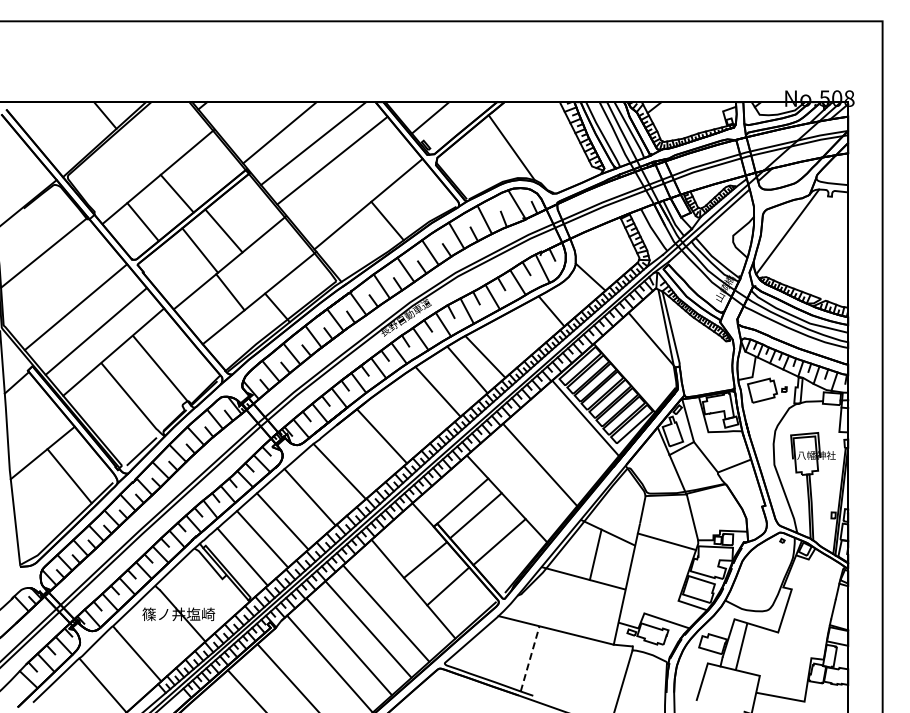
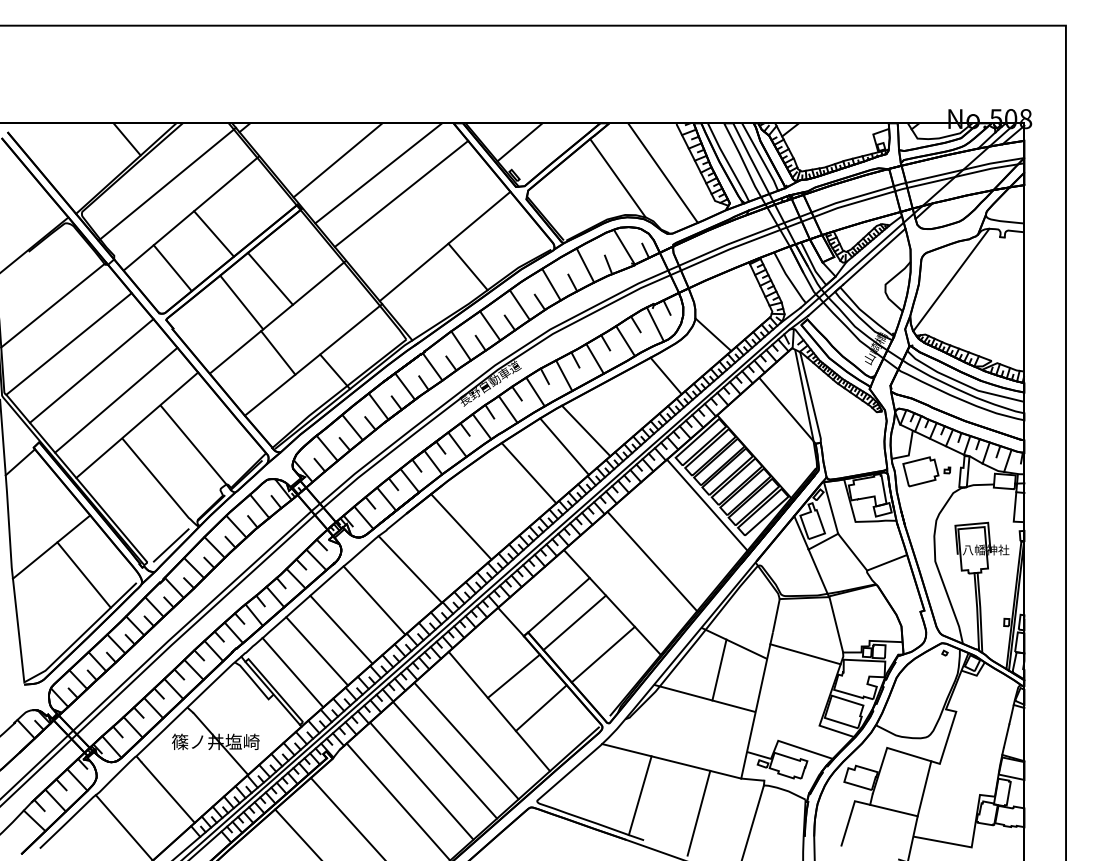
line: (548, 143) -> (662, 173), added
line: (138, 152) -> (167, 184), added
line: (57, 284) -> (69, 343), added
line: (741, 646) -> (924, 788), moved
line: (530, 658) -> (640, 795), dashed -> solid
line: (578, 673) -> (698, 813), added

